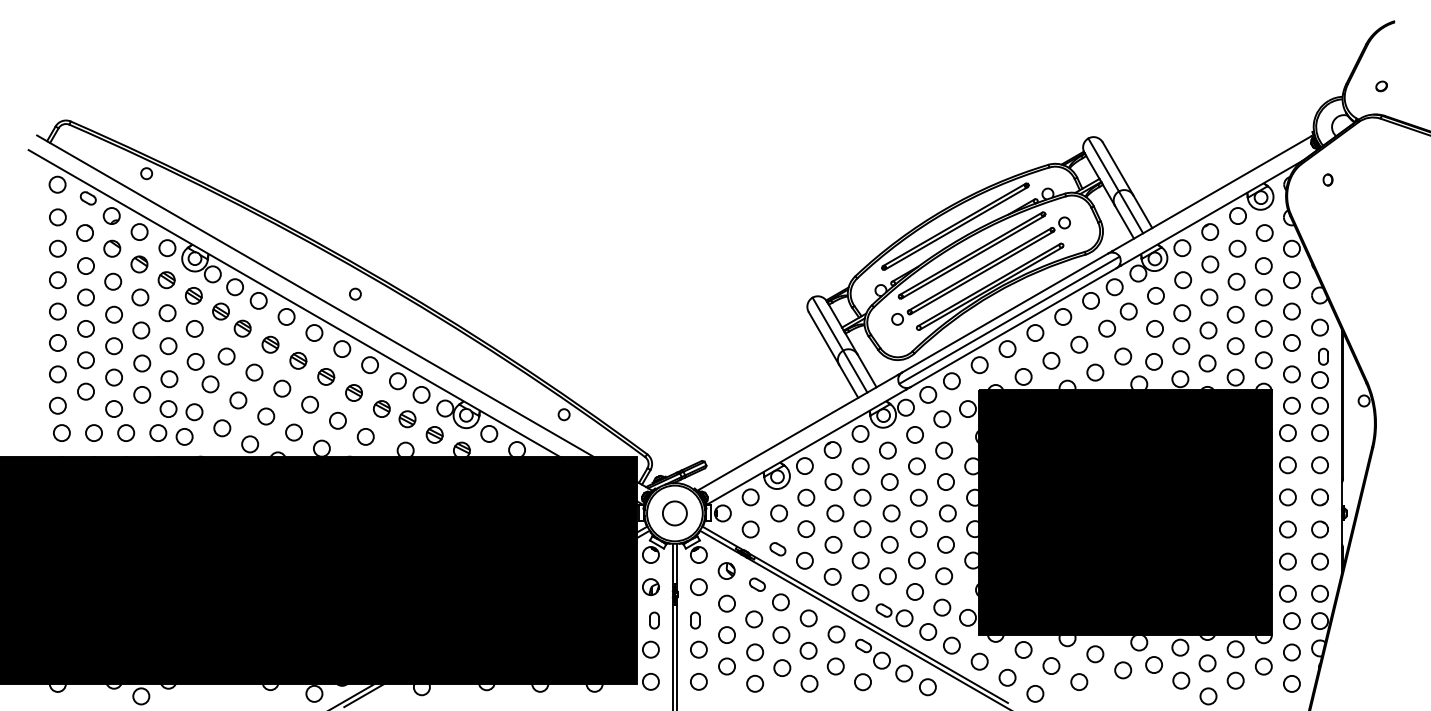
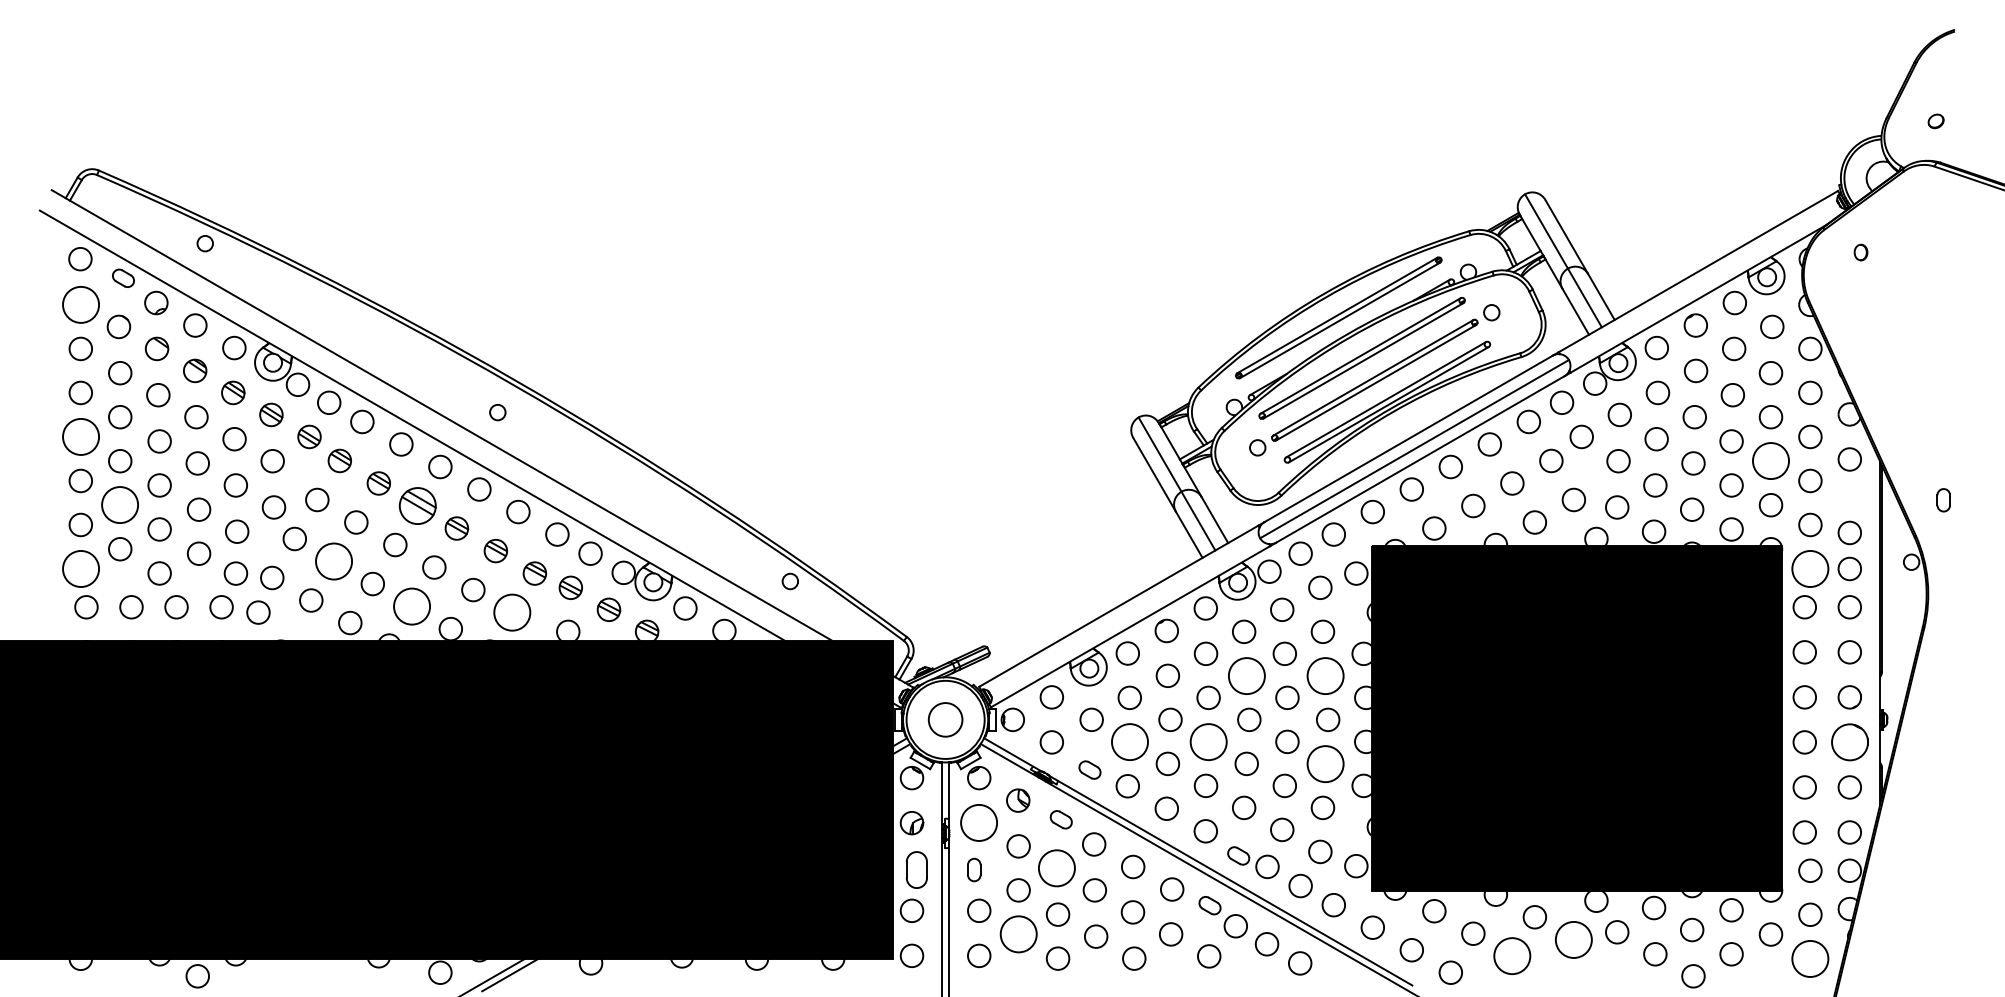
circle: (57, 217) -> (80, 304), size x1.6
circle: (57, 311) -> (80, 436), size x1.6
circle: (1263, 329) -> (1770, 461), size x1.6
part: (1323, 356) -> (1943, 500), moved
circle: (86, 360) -> (120, 505), size x1.6
part: (298, 360) -> (417, 505), size x1.6
circle: (238, 400) -> (333, 561), size x1.6
circle: (57, 405) -> (80, 568), size x1.6
circle: (1292, 405) -> (1810, 568), size x1.6
circle: (293, 432) -> (411, 606), size x1.6
circle: (365, 436) -> (512, 612), size x1.6
circle: (889, 481) -> (1246, 675), size x1.6
circle: (945, 481) -> (1325, 675), size x1.6
circle: (806, 528) -> (1129, 741), size x1.6
circle: (862, 528) -> (1208, 741), size x1.6
circle: (1319, 529) -> (1849, 742), size x1.6
circle: (945, 544) -> (1325, 763), size x1.6
circle: (699, 587) -> (979, 823), size x1.6
circle: (754, 619) -> (1056, 868), size x1.6
part: (654, 620) -> (916, 869), size x1.6
circle: (726, 666) -> (1018, 934), size x1.6
circle: (1122, 670) -> (1573, 939), size x1.6
circle: (1079, 682) -> (1512, 956), size x1.6
circle: (1292, 683) -> (1810, 958), size x1.6

